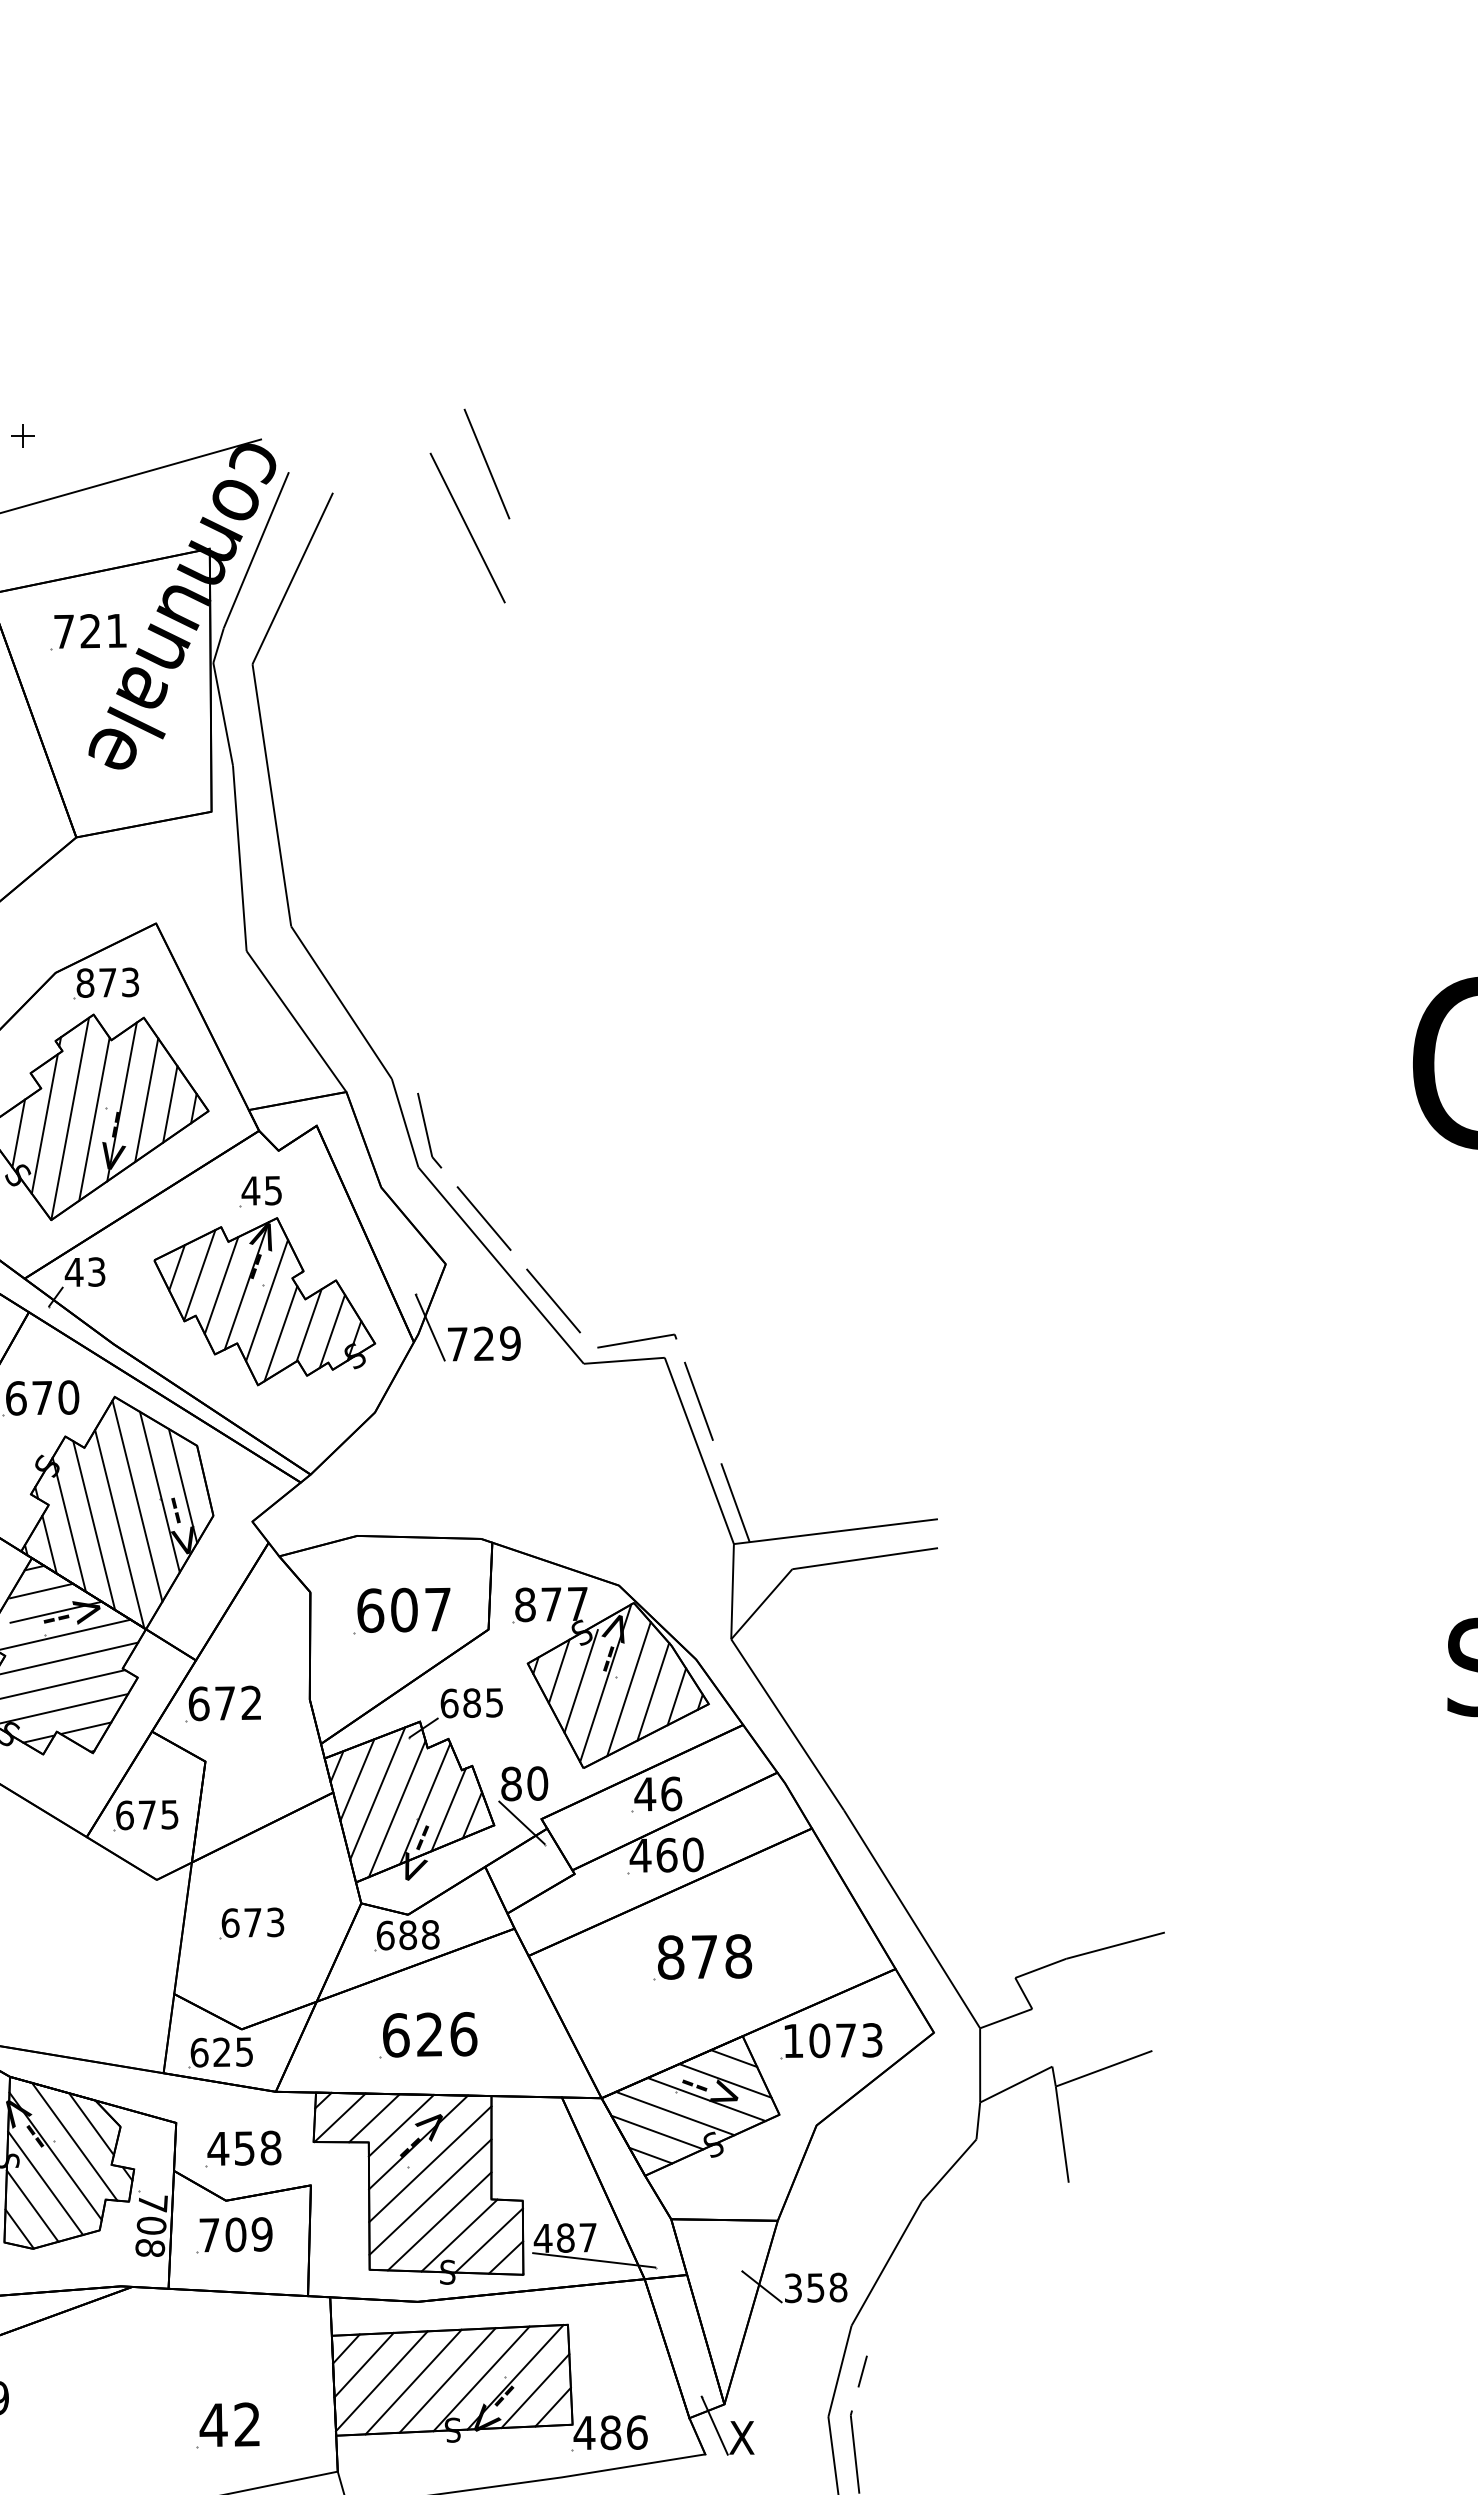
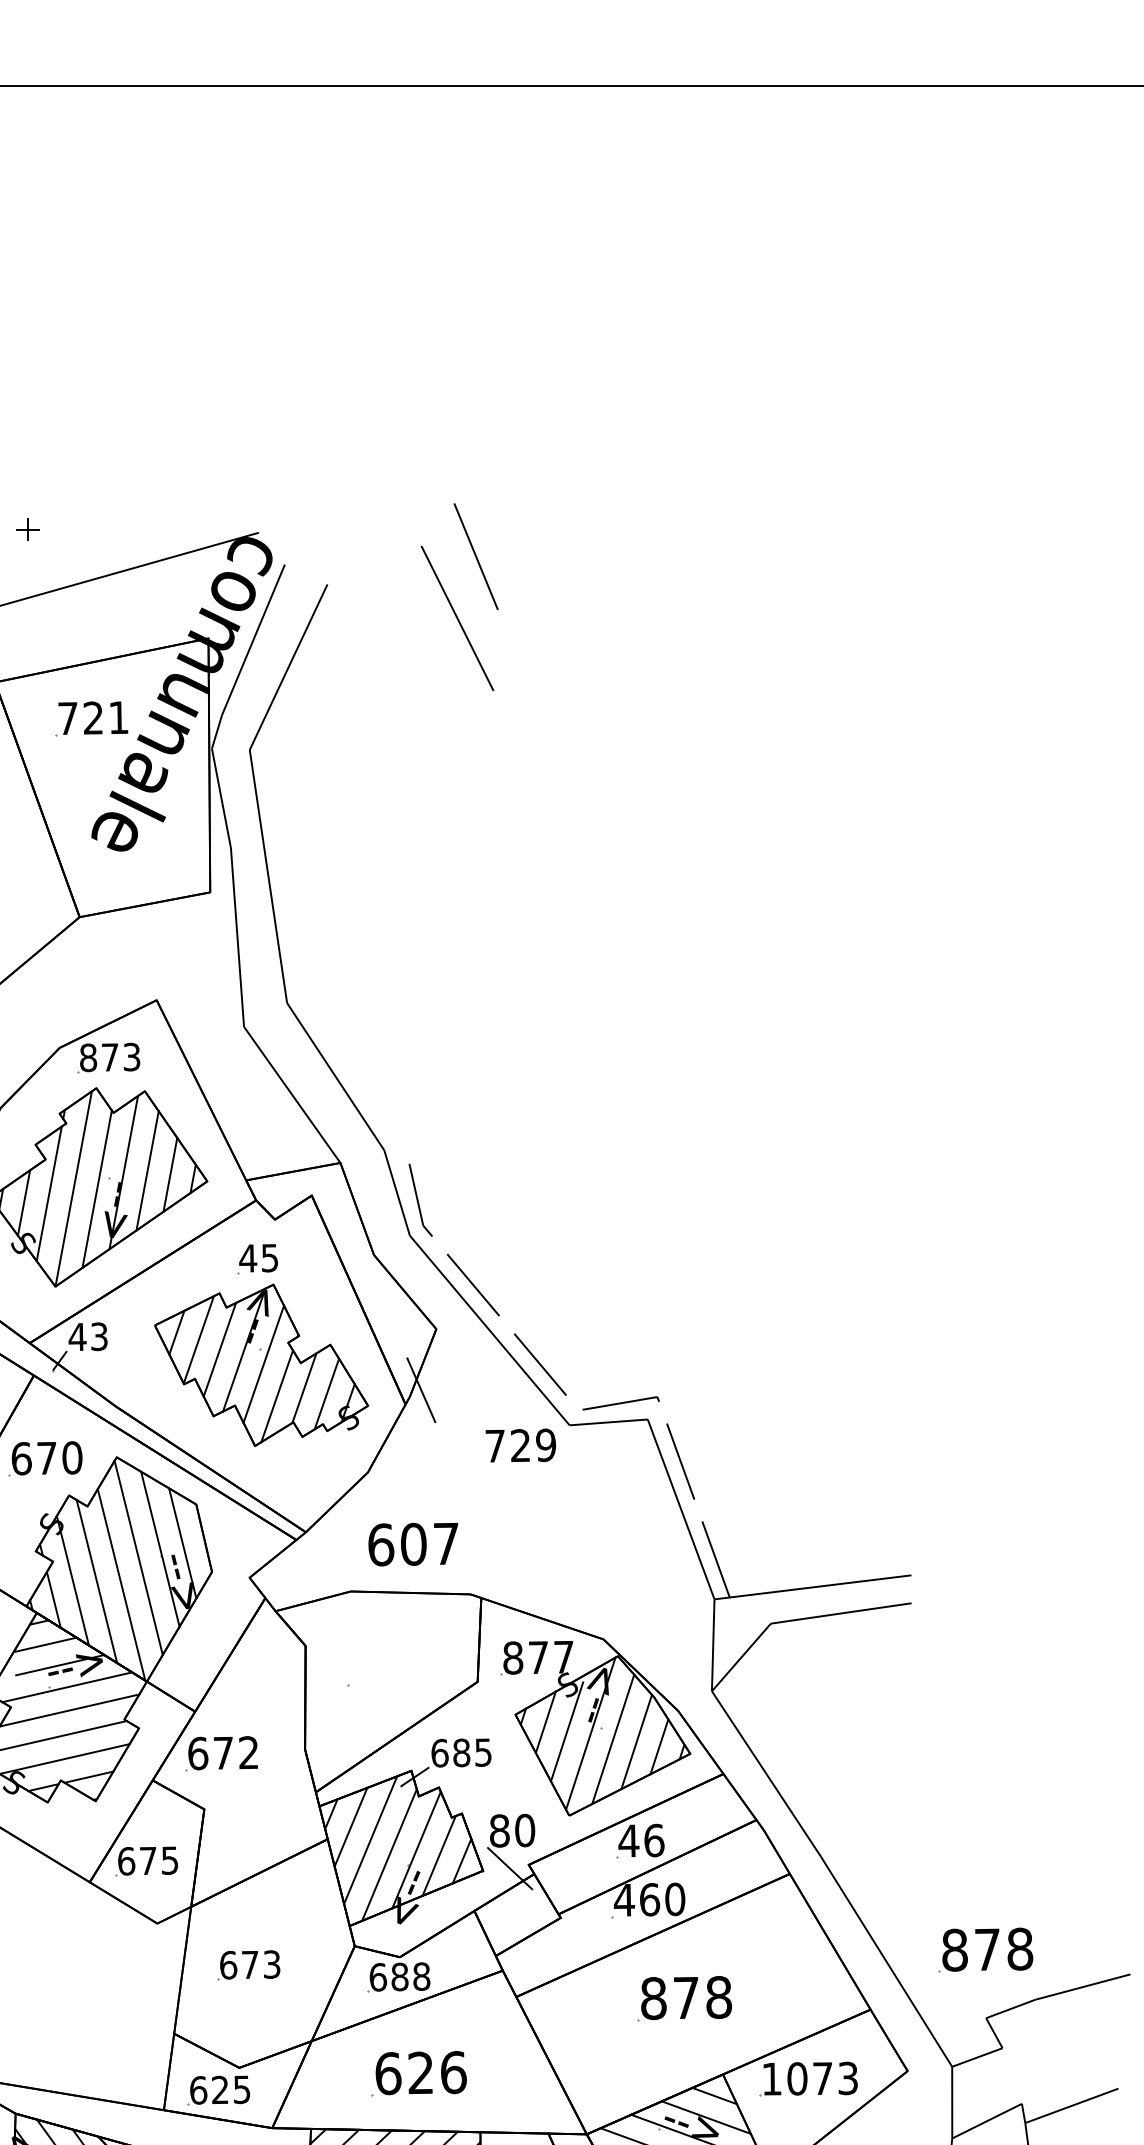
text: (484, 1343) -> (521, 1445), moved
text: (403, 1609) -> (412, 1543), moved
part: (1014, 1907) -> (985, 1950), added

